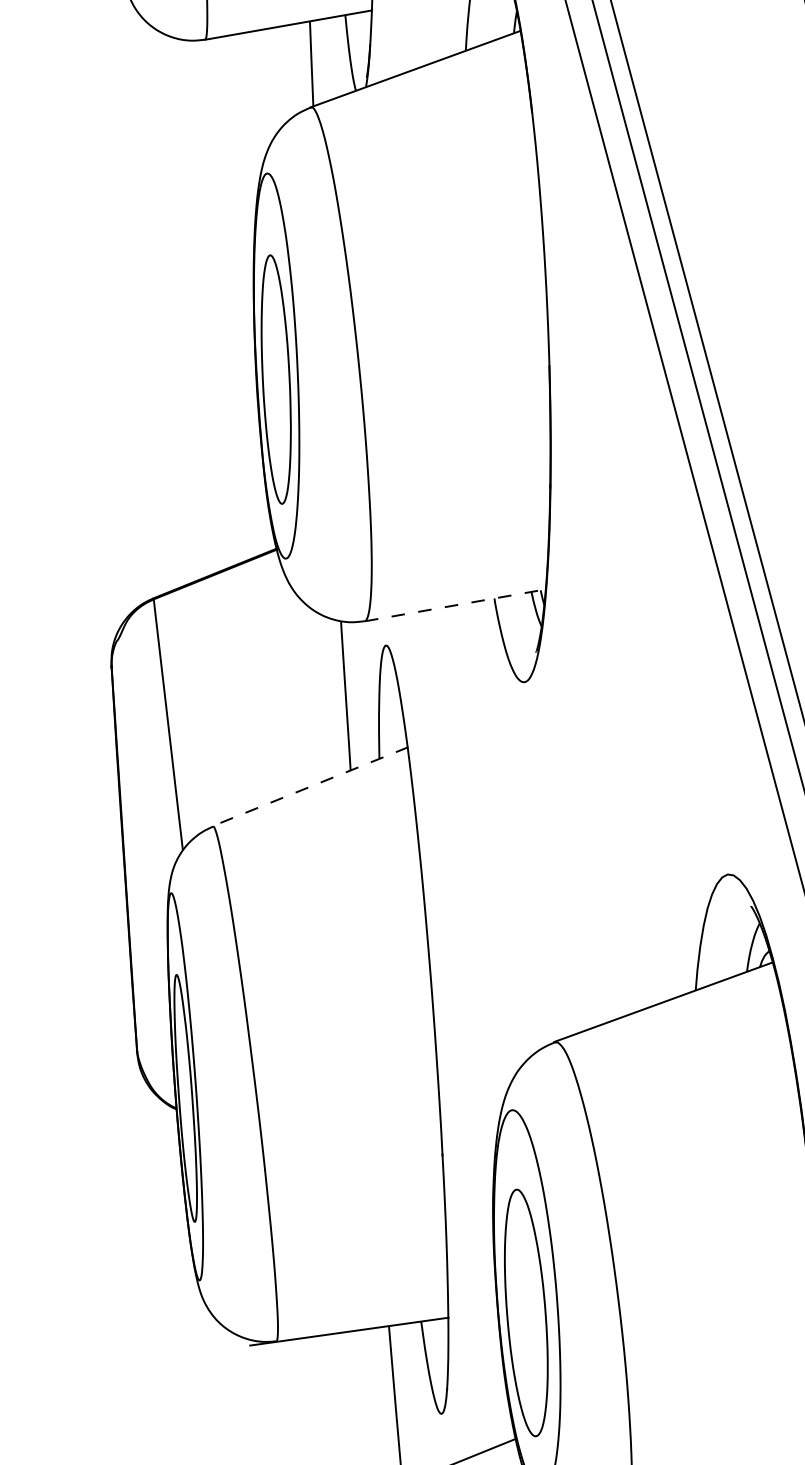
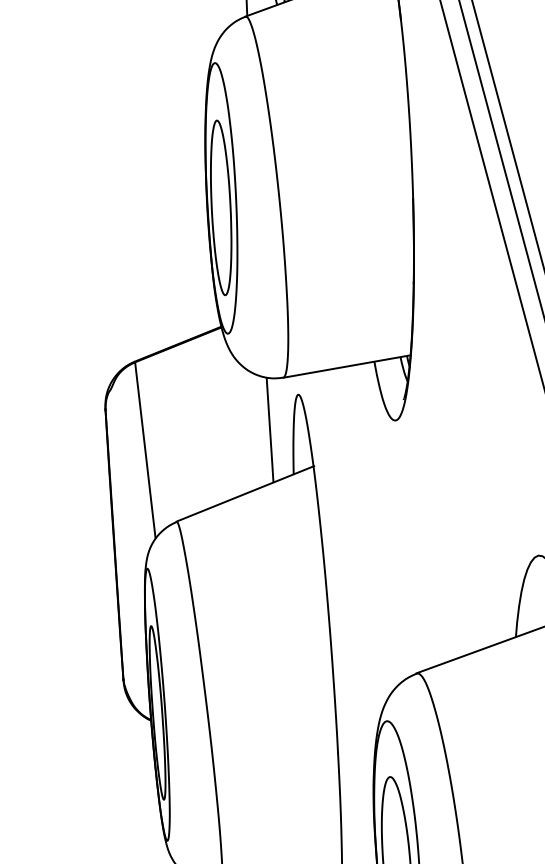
line: (455, 605) -> (347, 366), dashed -> solid
line: (310, 786) -> (245, 493), dashed -> solid

